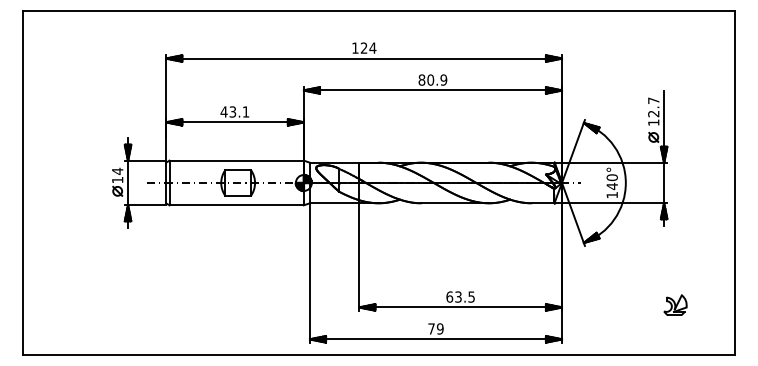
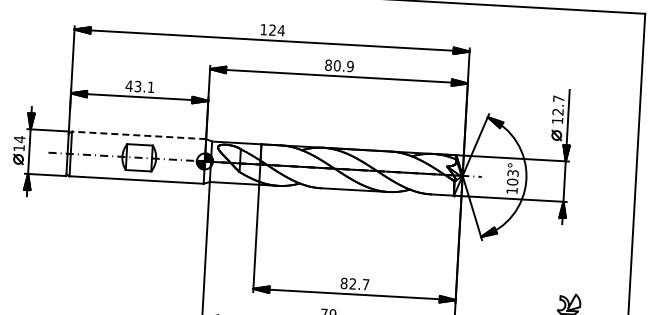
line: (236, 160) -> (138, 135), solid -> dashed
text: (611, 182) -> (512, 178), 140° -> 103°
text: (460, 296) -> (354, 283), 63.5 -> 82.7

